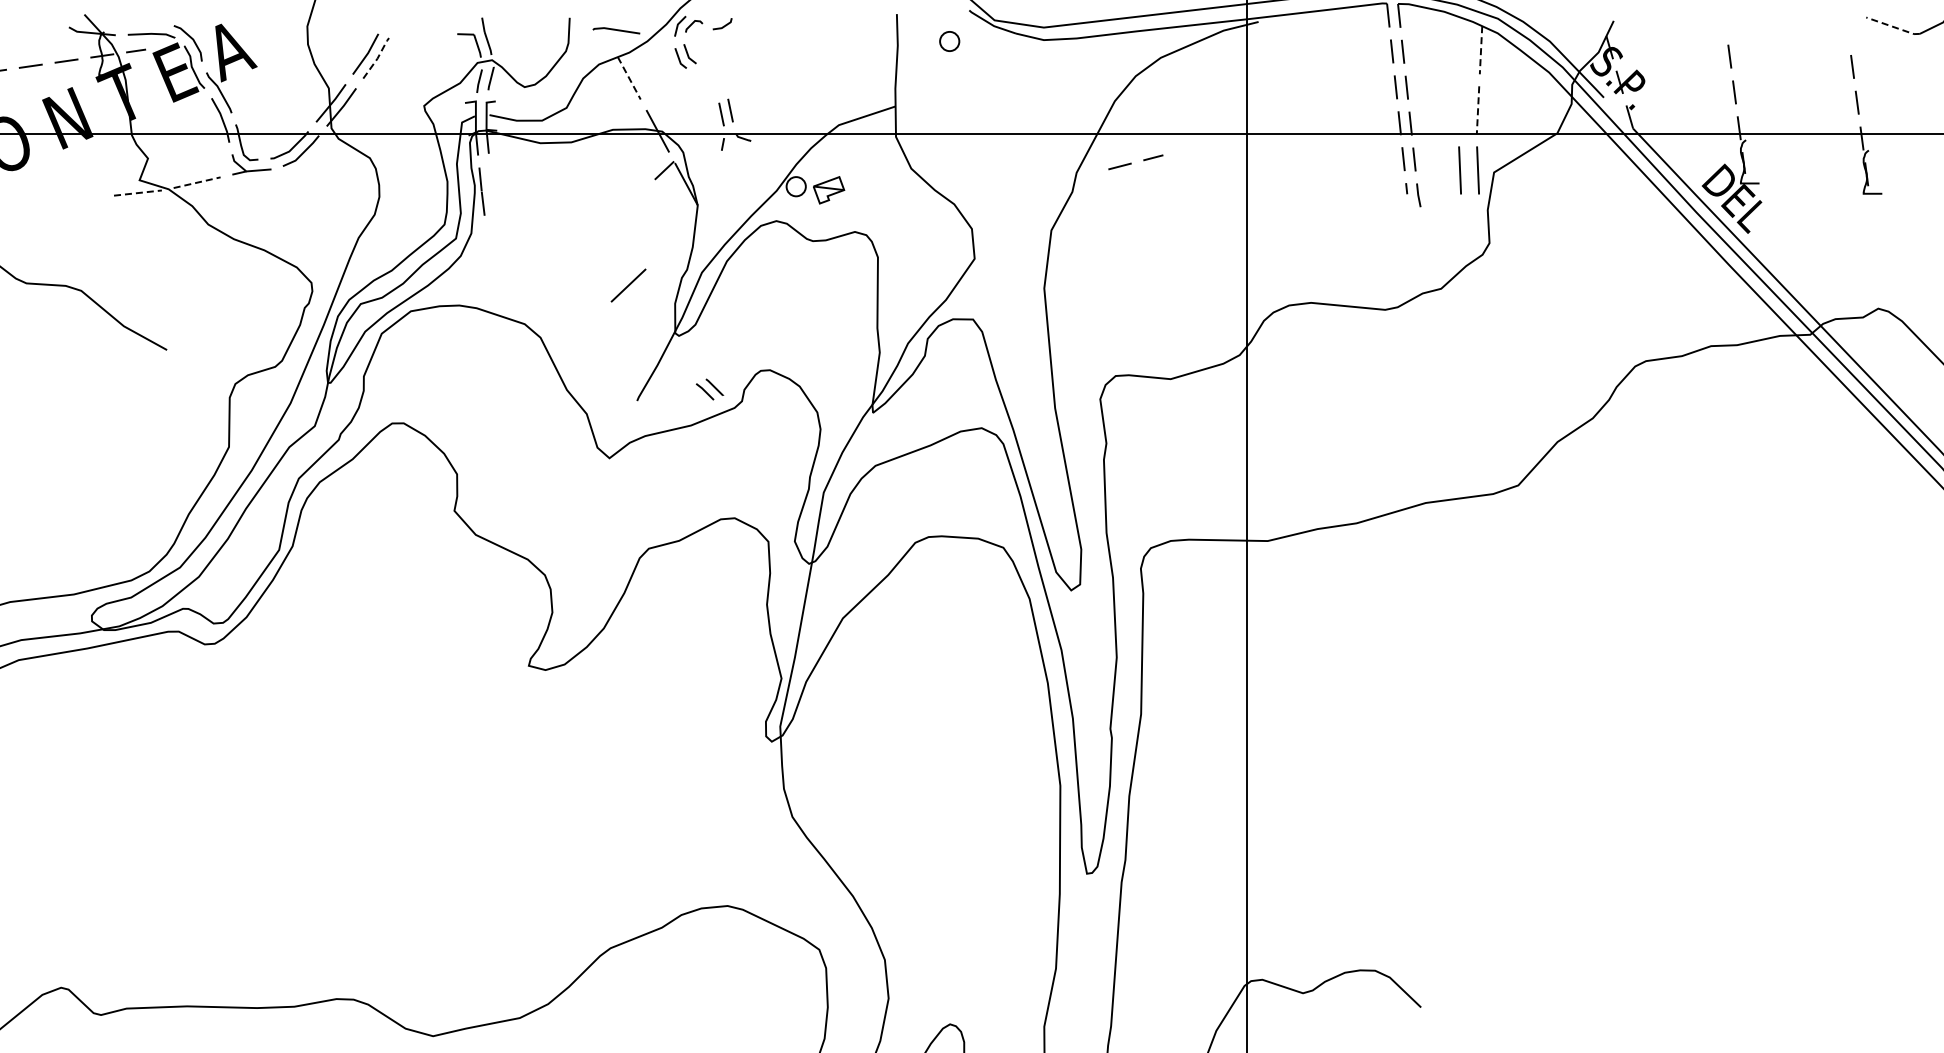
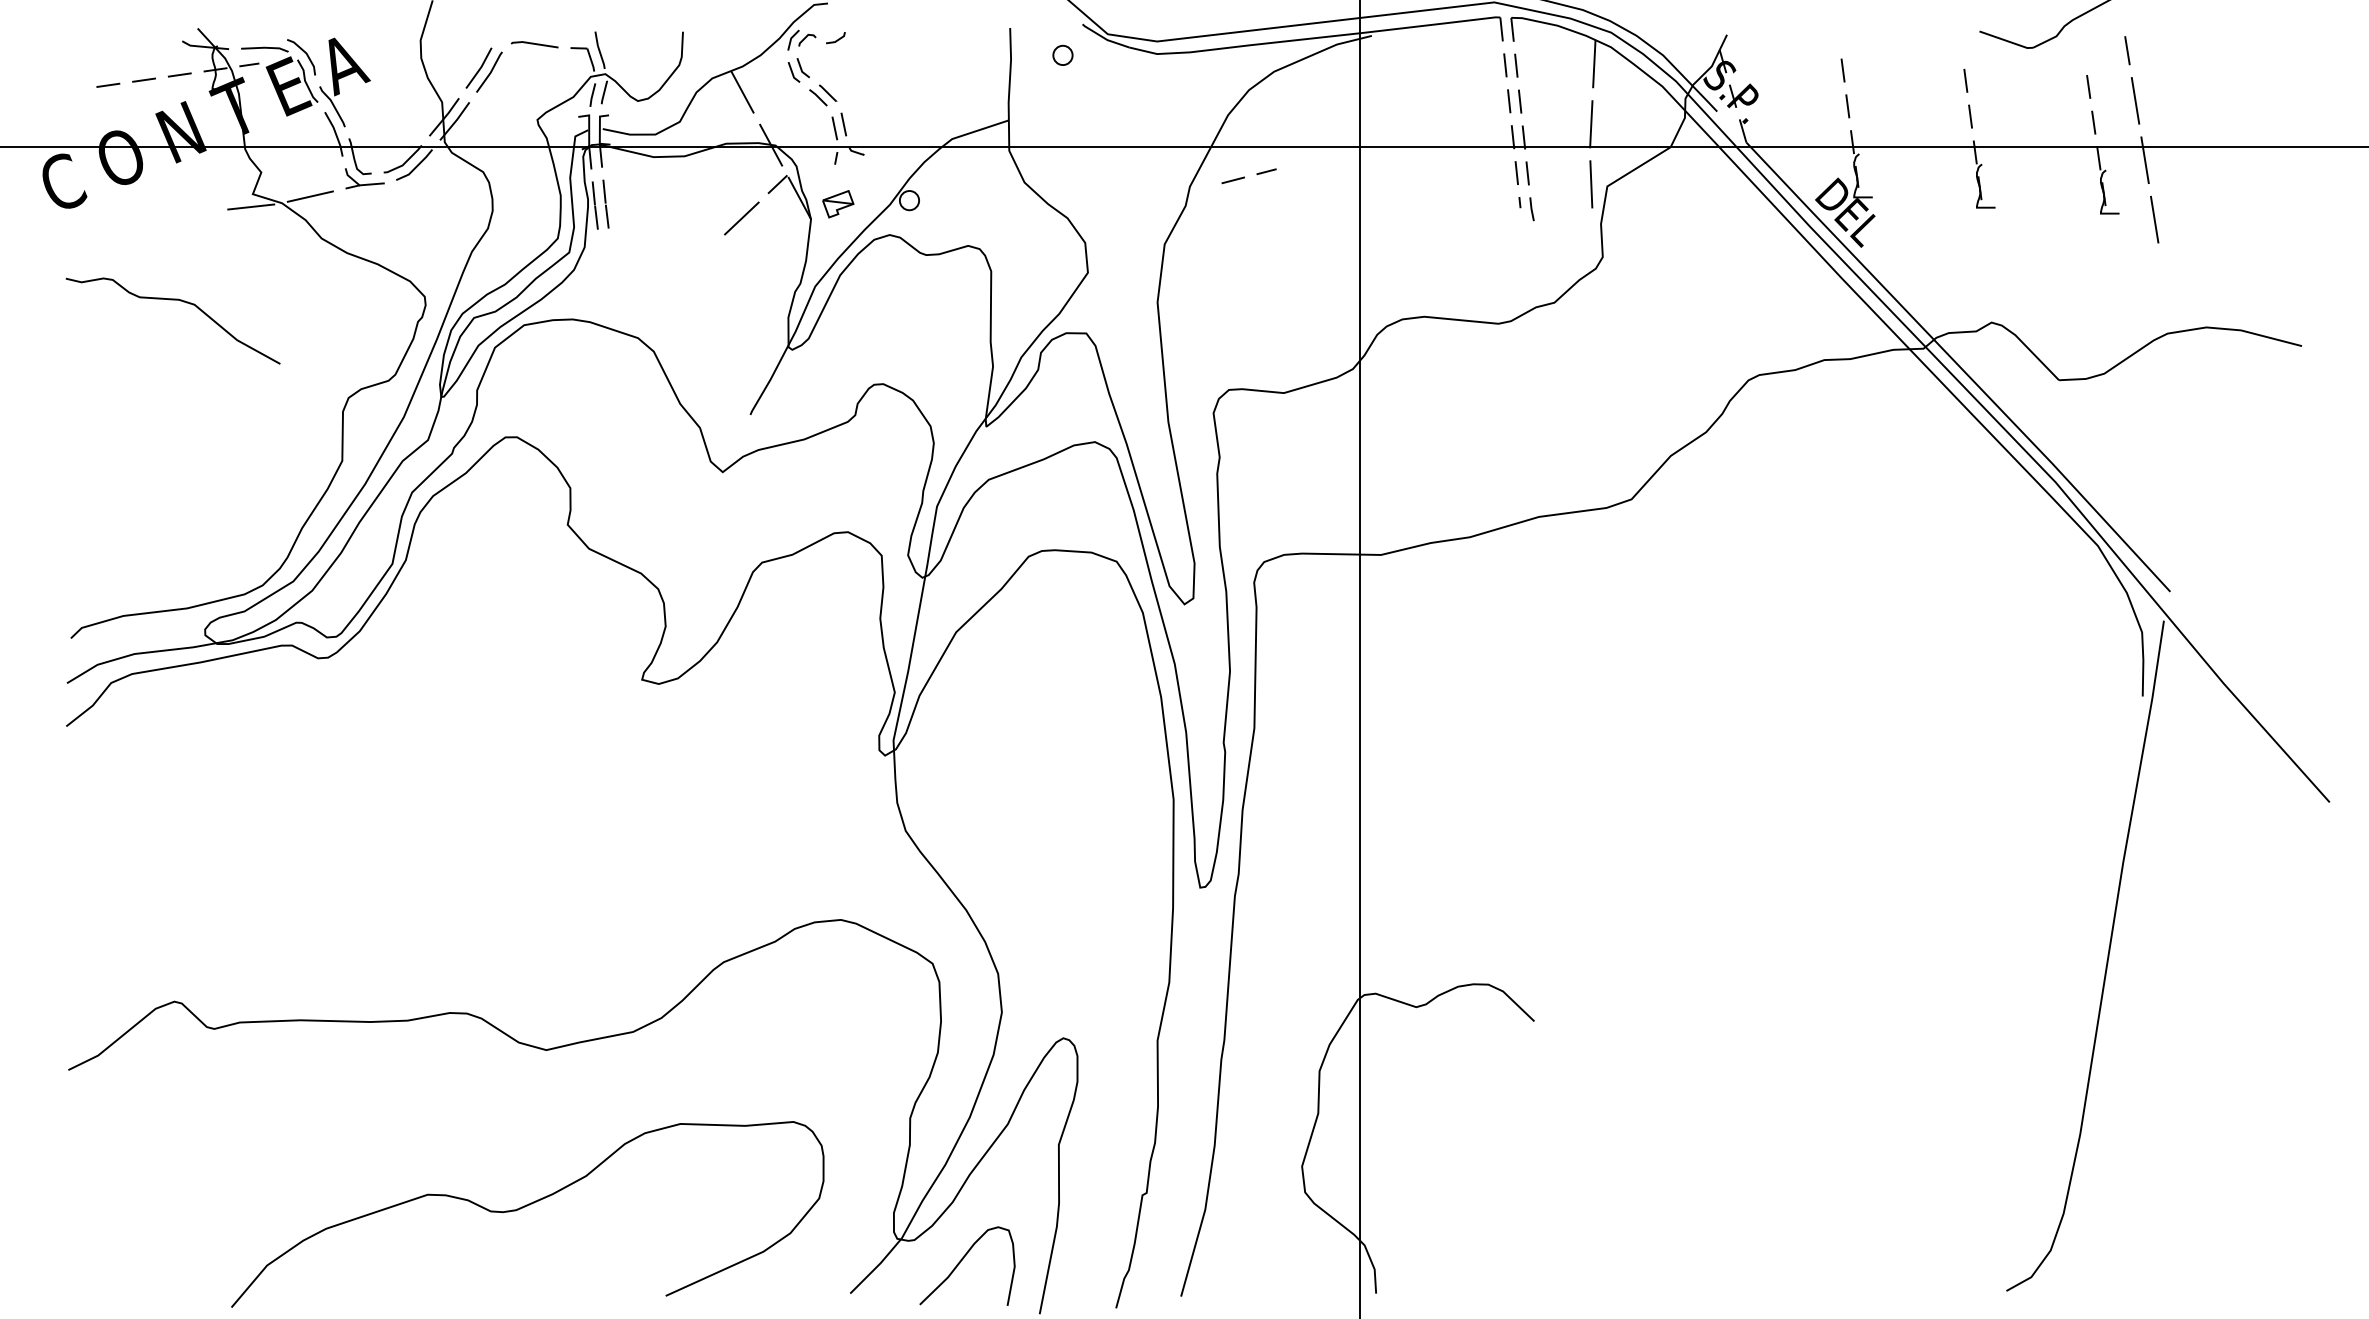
line: (1893, 26) -> (2006, 40), dashed -> solid
line: (616, 30) -> (534, 44), moved
line: (1481, 50) -> (1594, 64), dashed -> solid
line: (377, 58) -> (490, 72), dashed -> solid
line: (629, 78) -> (742, 92), dashed -> solid
line: (1478, 110) -> (1591, 124), dashed -> solid
line: (1460, 170) -> (1573, 184), removed
line: (197, 182) -> (310, 196), dashed -> solid
line: (492, 189) -> (605, 203), added
part: (829, 190) -> (838, 204), moved
line: (138, 192) -> (251, 206), dashed -> solid
line: (628, 285) -> (741, 218), moved
part: (710, 389) -> (823, 95), moved

